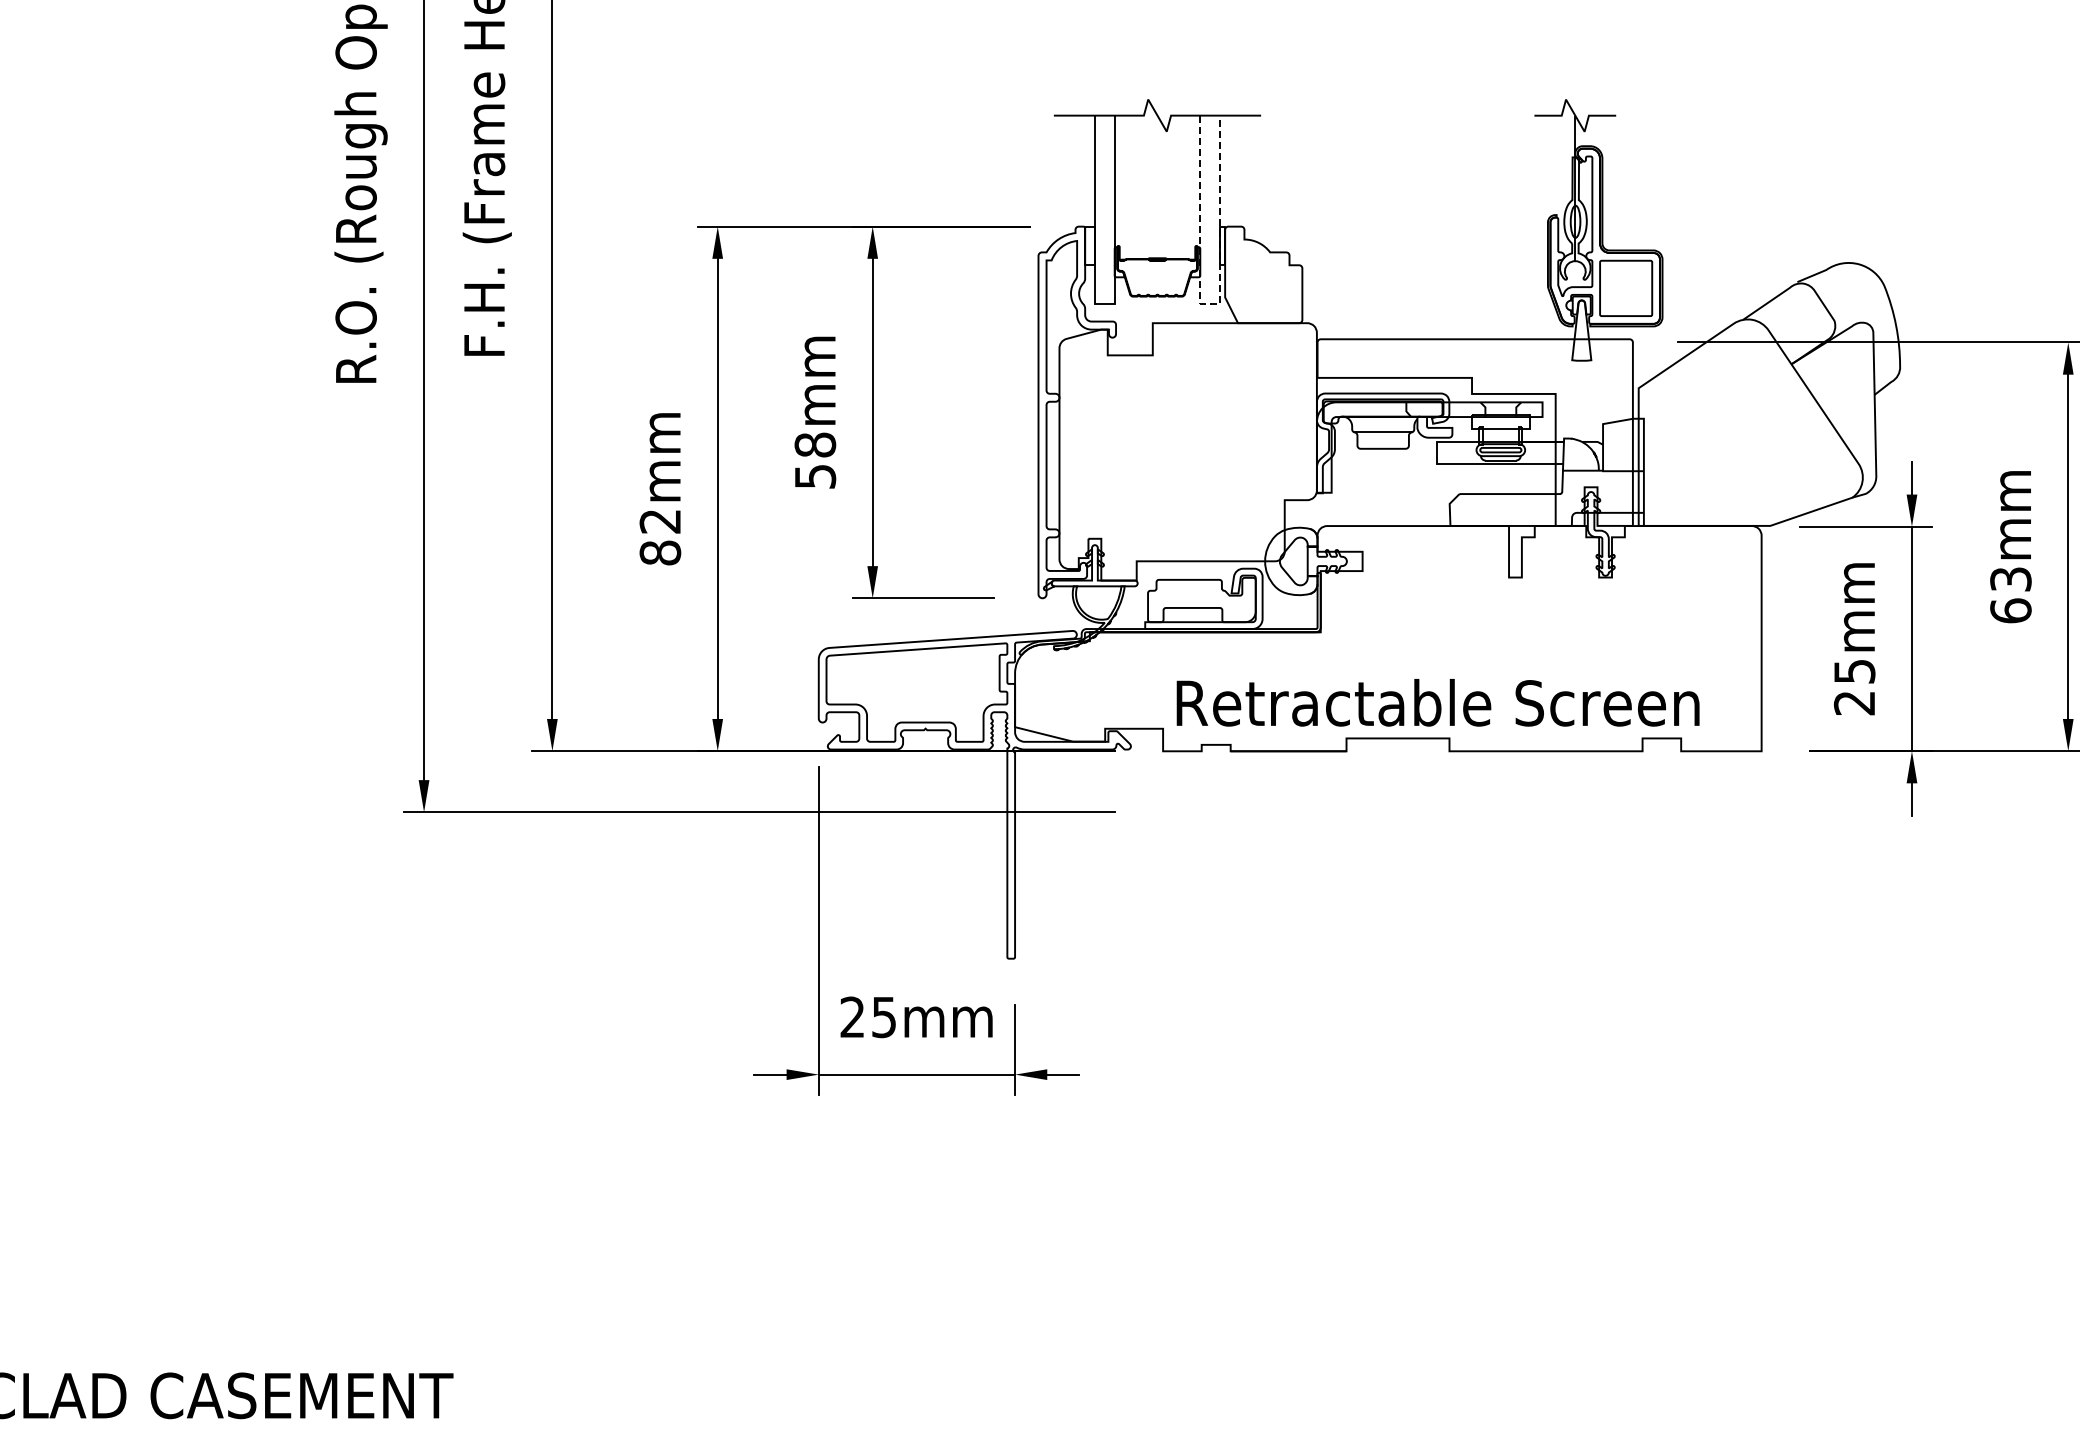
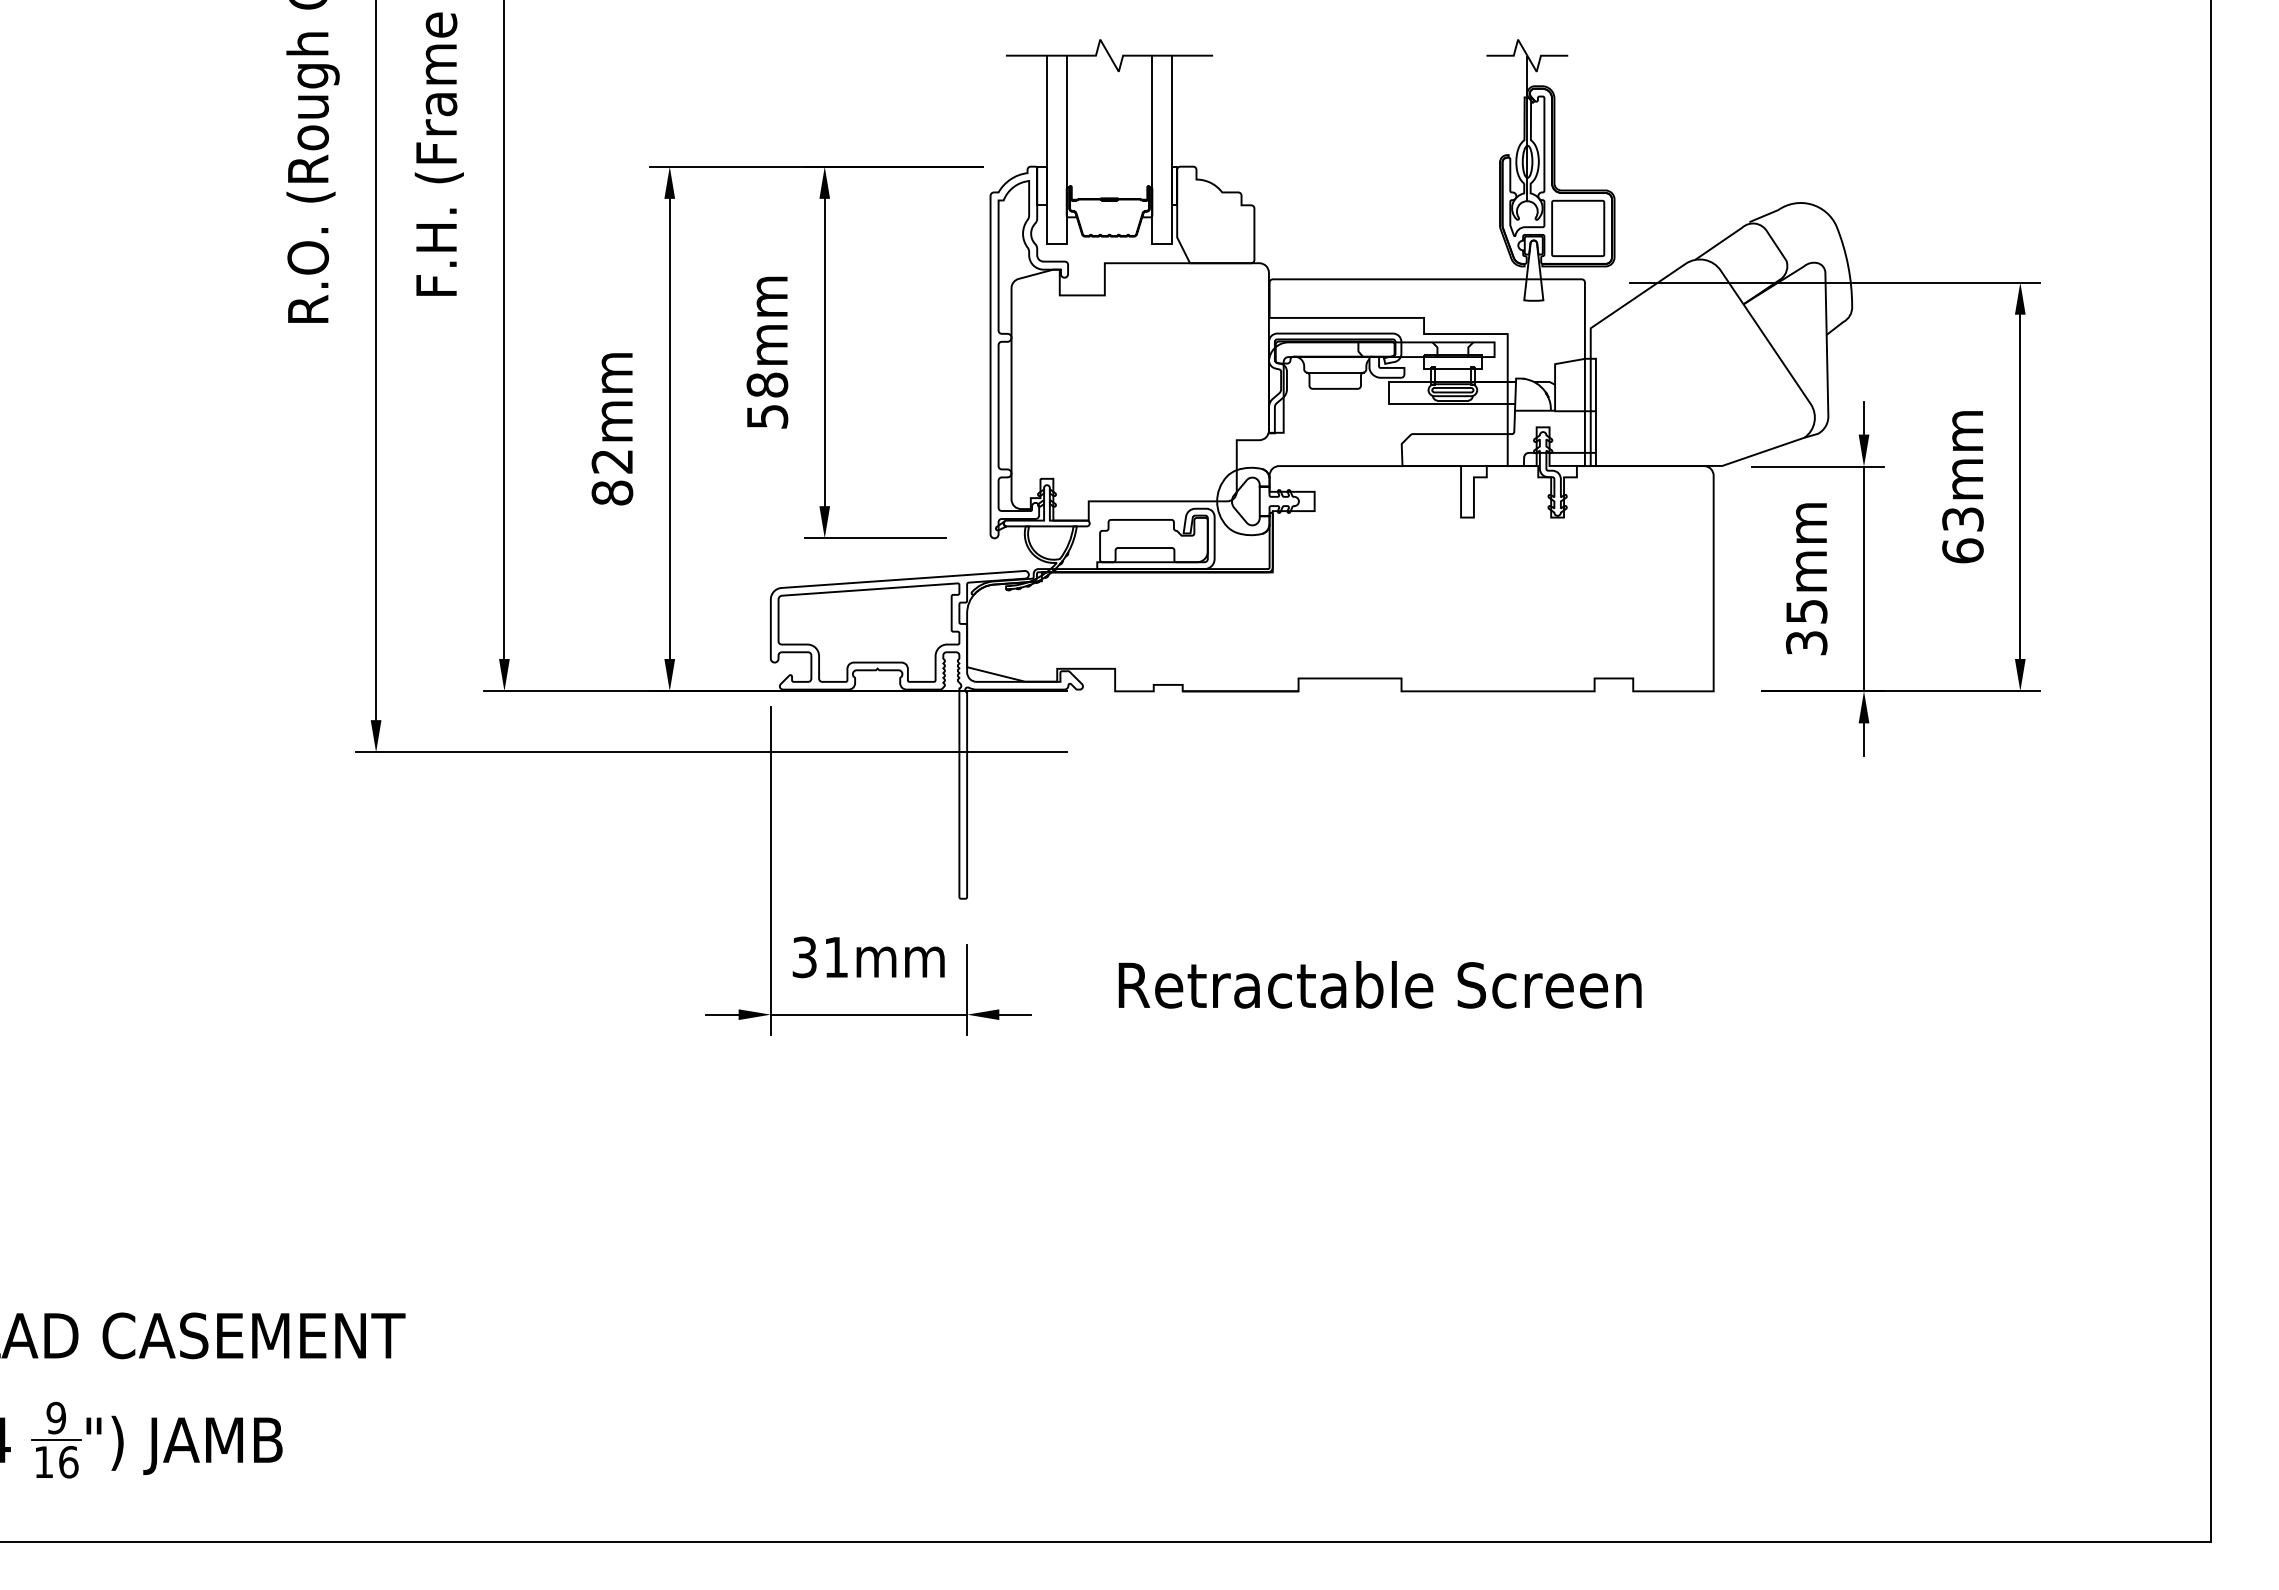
line: (1210, 303) -> (1162, 243), dashed -> solid
text: (1437, 702) -> (1379, 984), moved
text: (1854, 703) -> (1806, 643), 25mm -> 35mm
text: (867, 1017) -> (819, 957), 25mm -> 31mm

